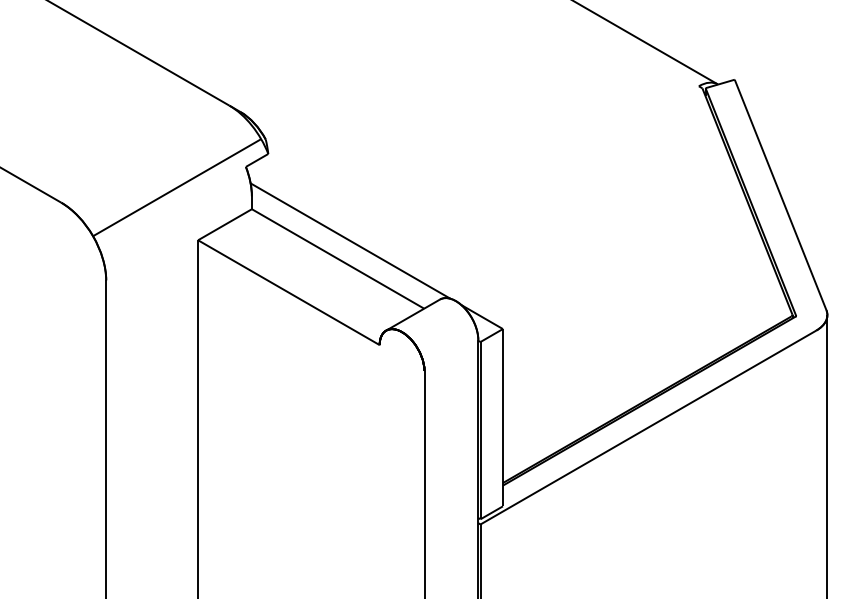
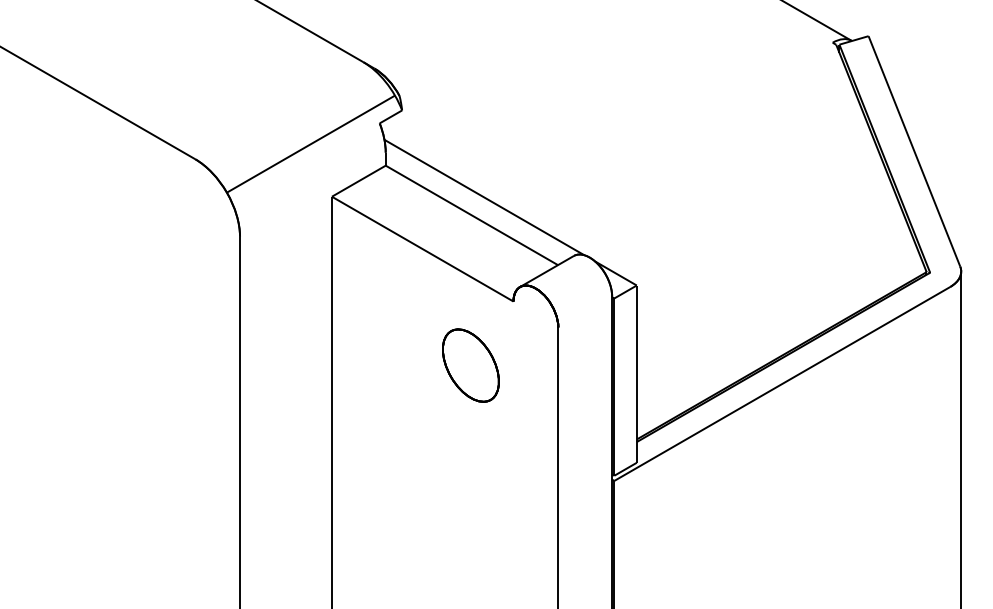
part: (336, 409) -> (470, 365), added

